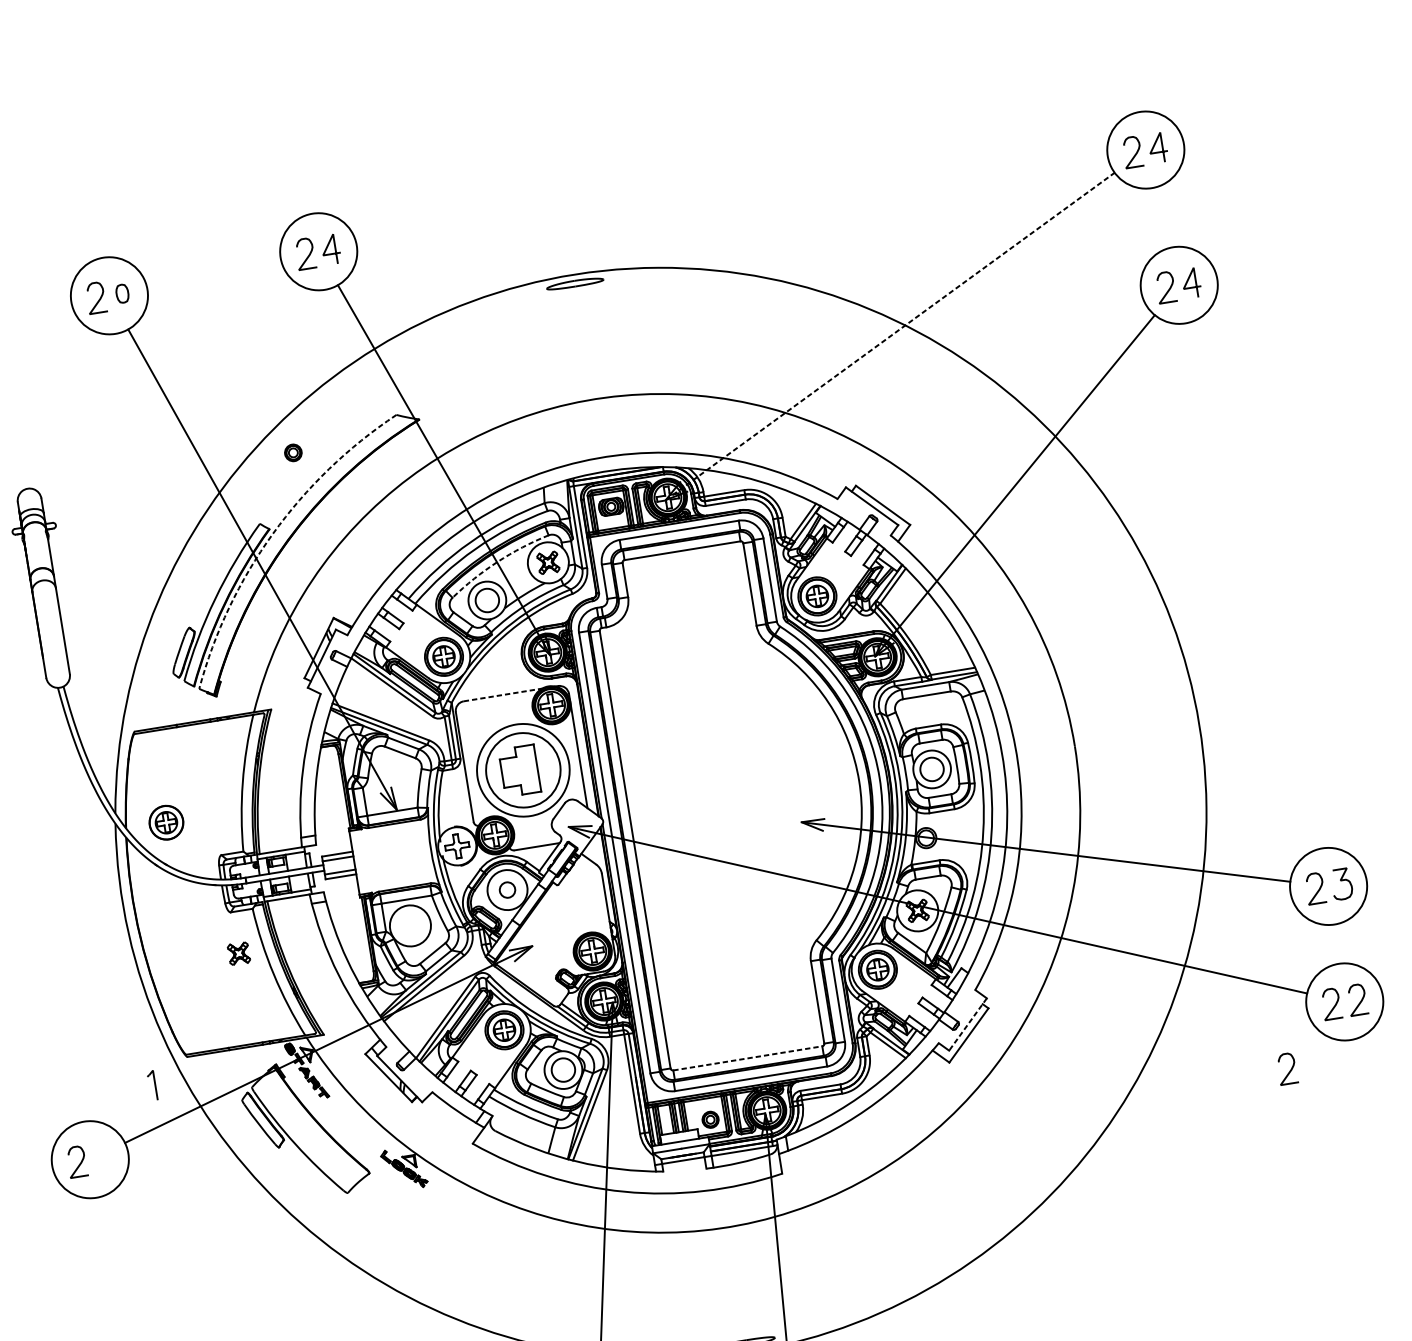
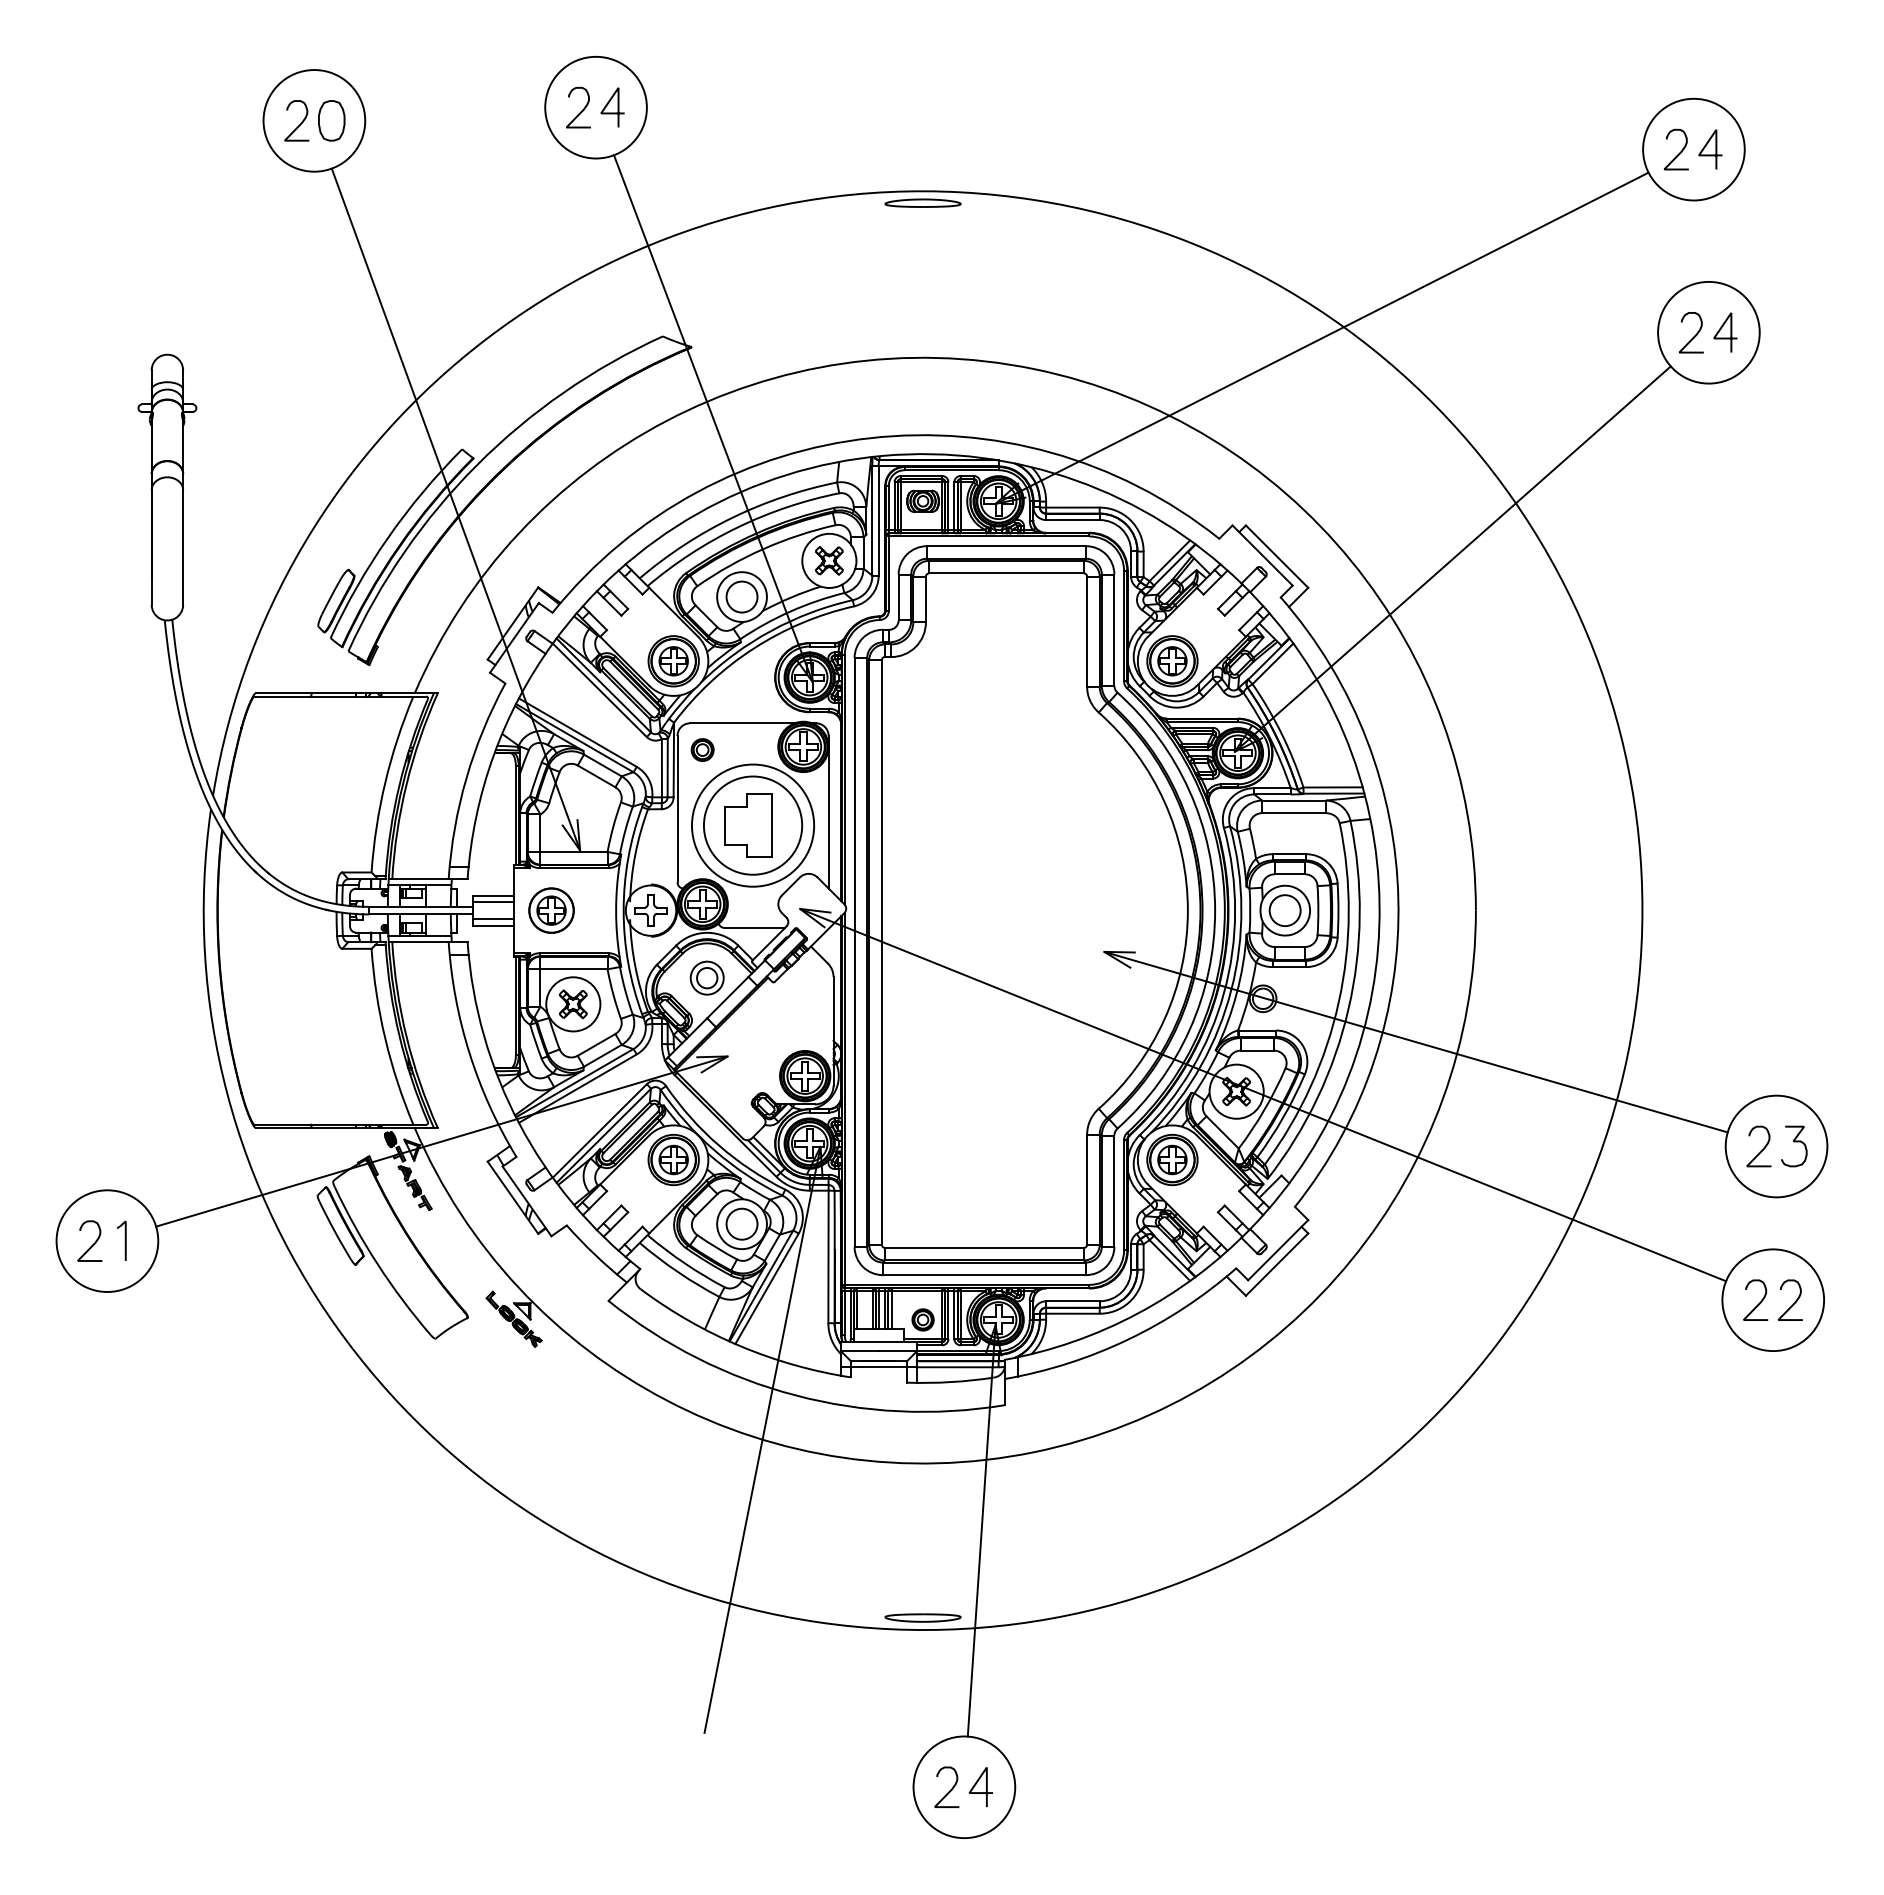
part: (122, 293) -> (331, 120), size x1.67
line: (890, 336) -> (1322, 338), dashed -> solid
part: (293, 452) -> (702, 749), moved
arc: (272, 534) -> (476, 465), dashed -> solid
arc: (497, 562) -> (763, 549), dashed -> solid
line: (503, 695) -> (742, 723), dashed -> solid
part: (166, 822) -> (551, 910), moved
circle: (506, 889) -> (706, 977), size x0.62
part: (239, 953) -> (573, 1004), moved
line: (968, 1024) -> (1278, 1250), dashed -> solid
line: (747, 1058) -> (984, 1247), dashed -> solid
curve: (1290, 1070) -> (1687, 1378), removed
part: (152, 1085) -> (121, 1240), moved

